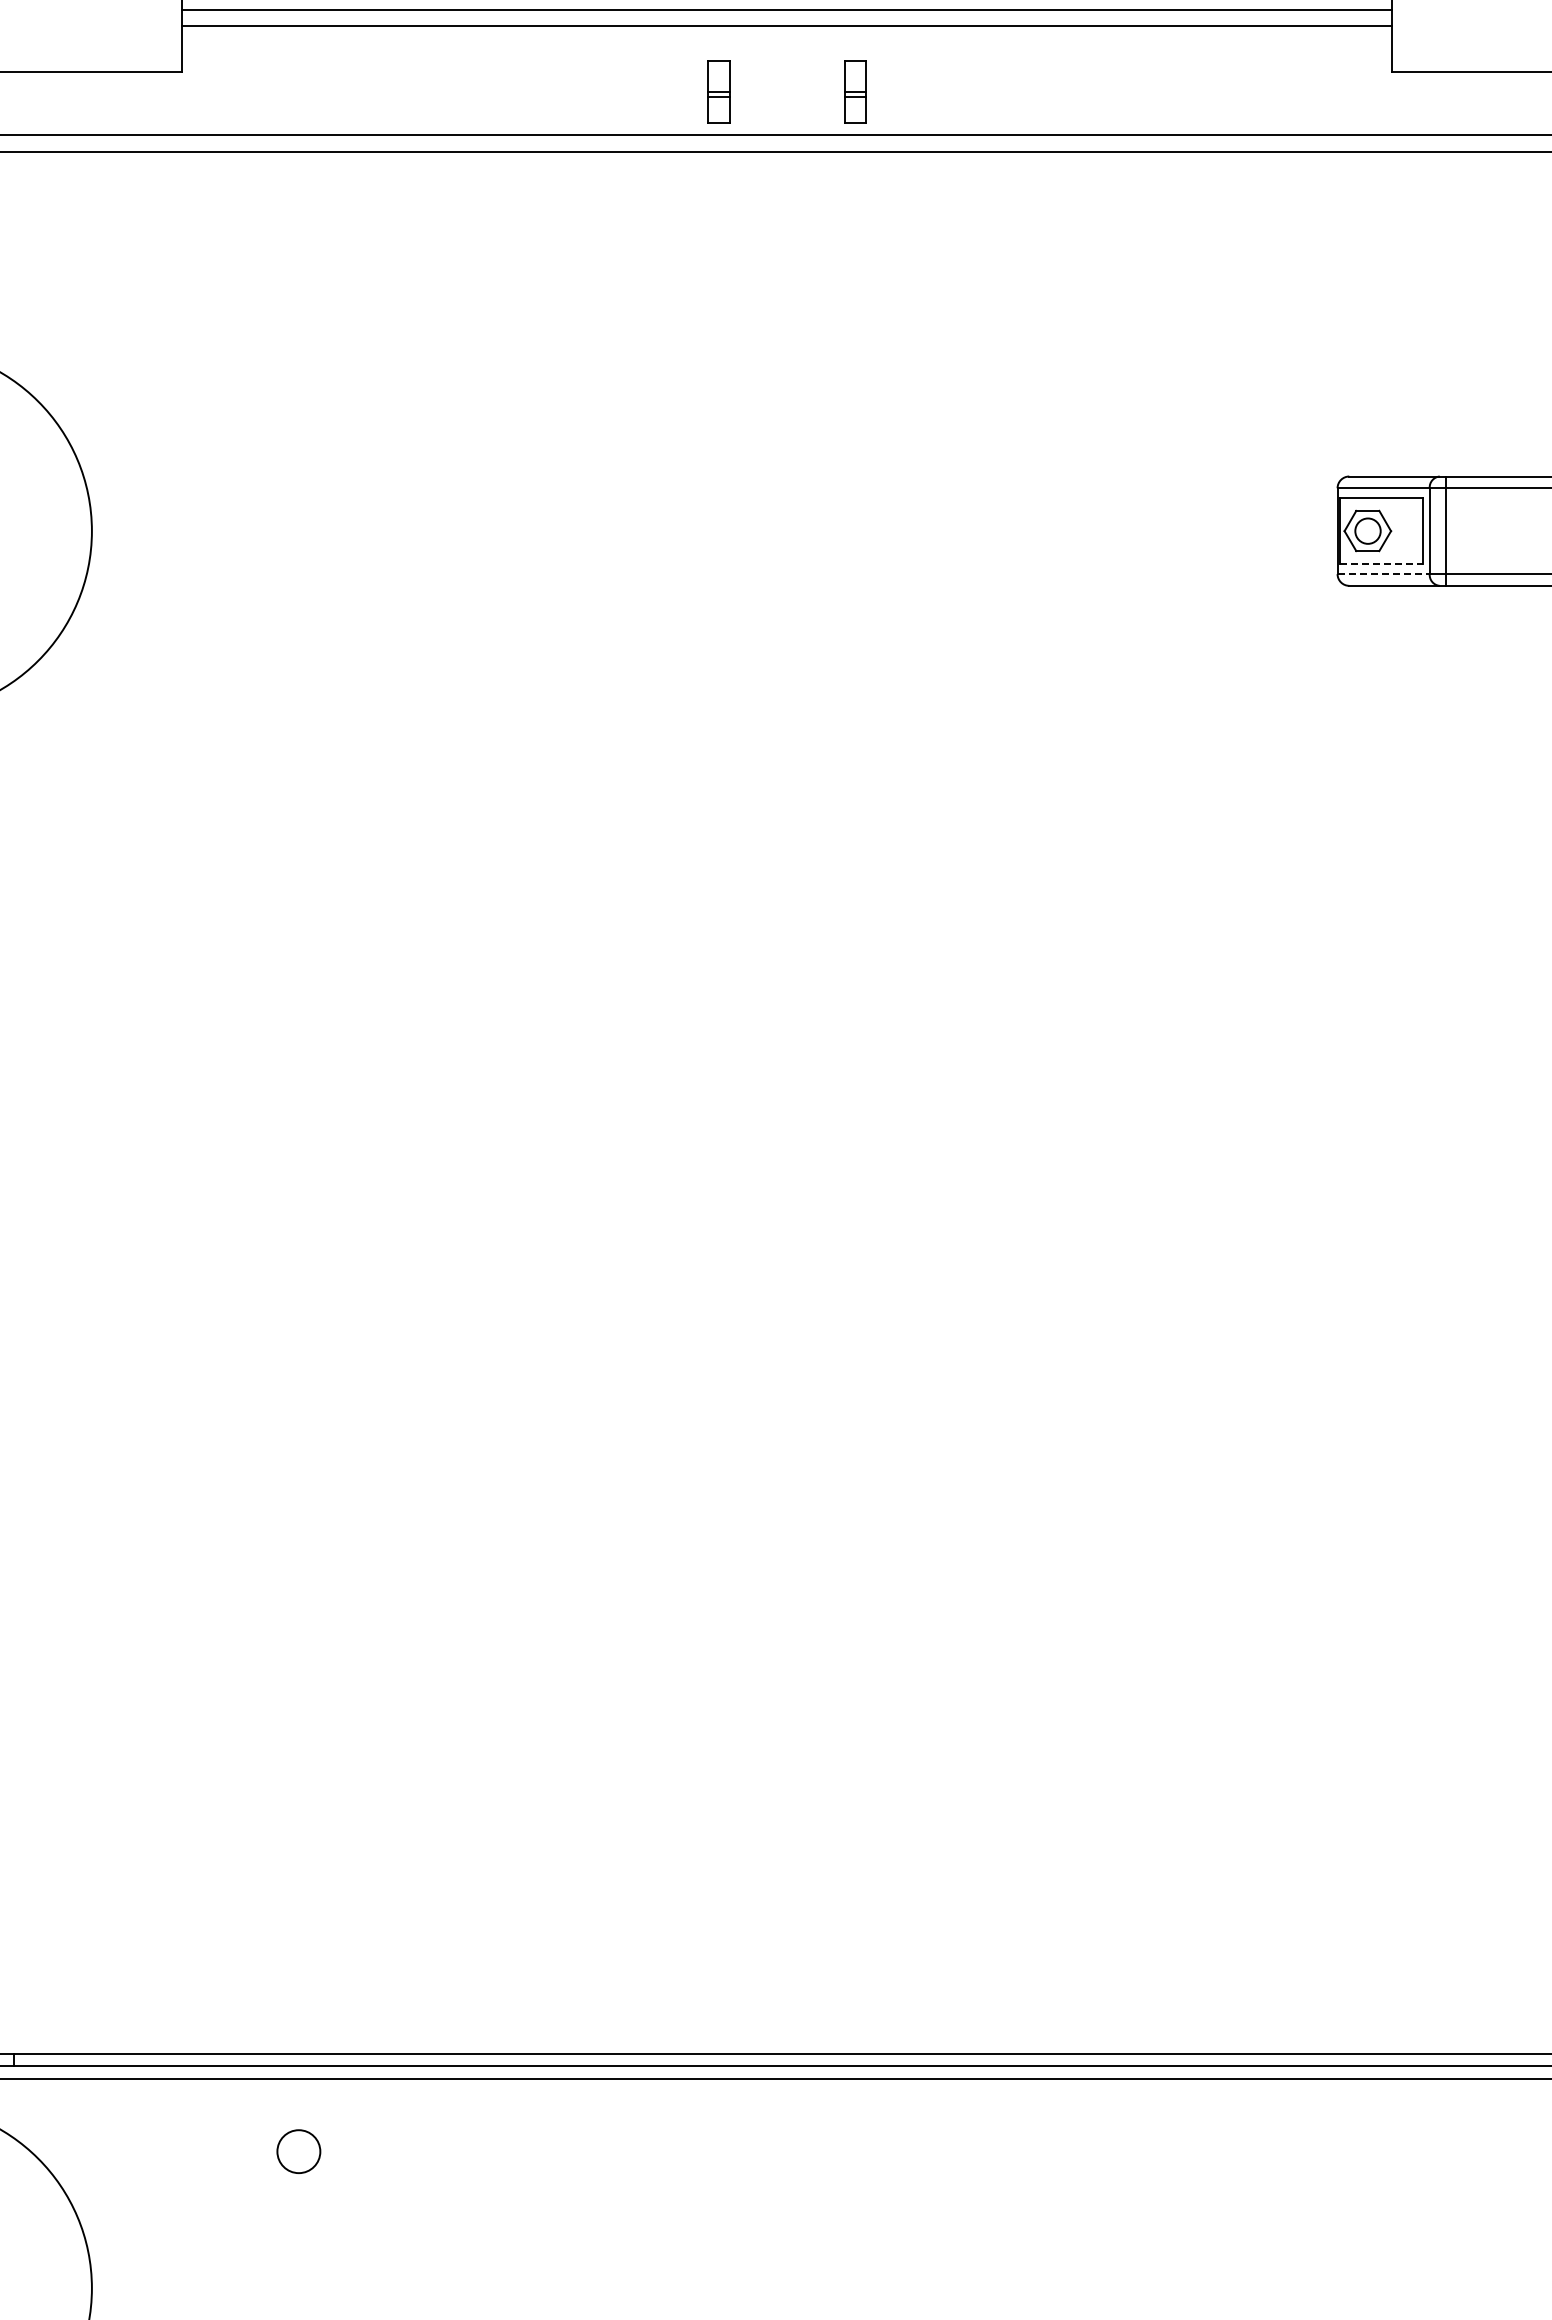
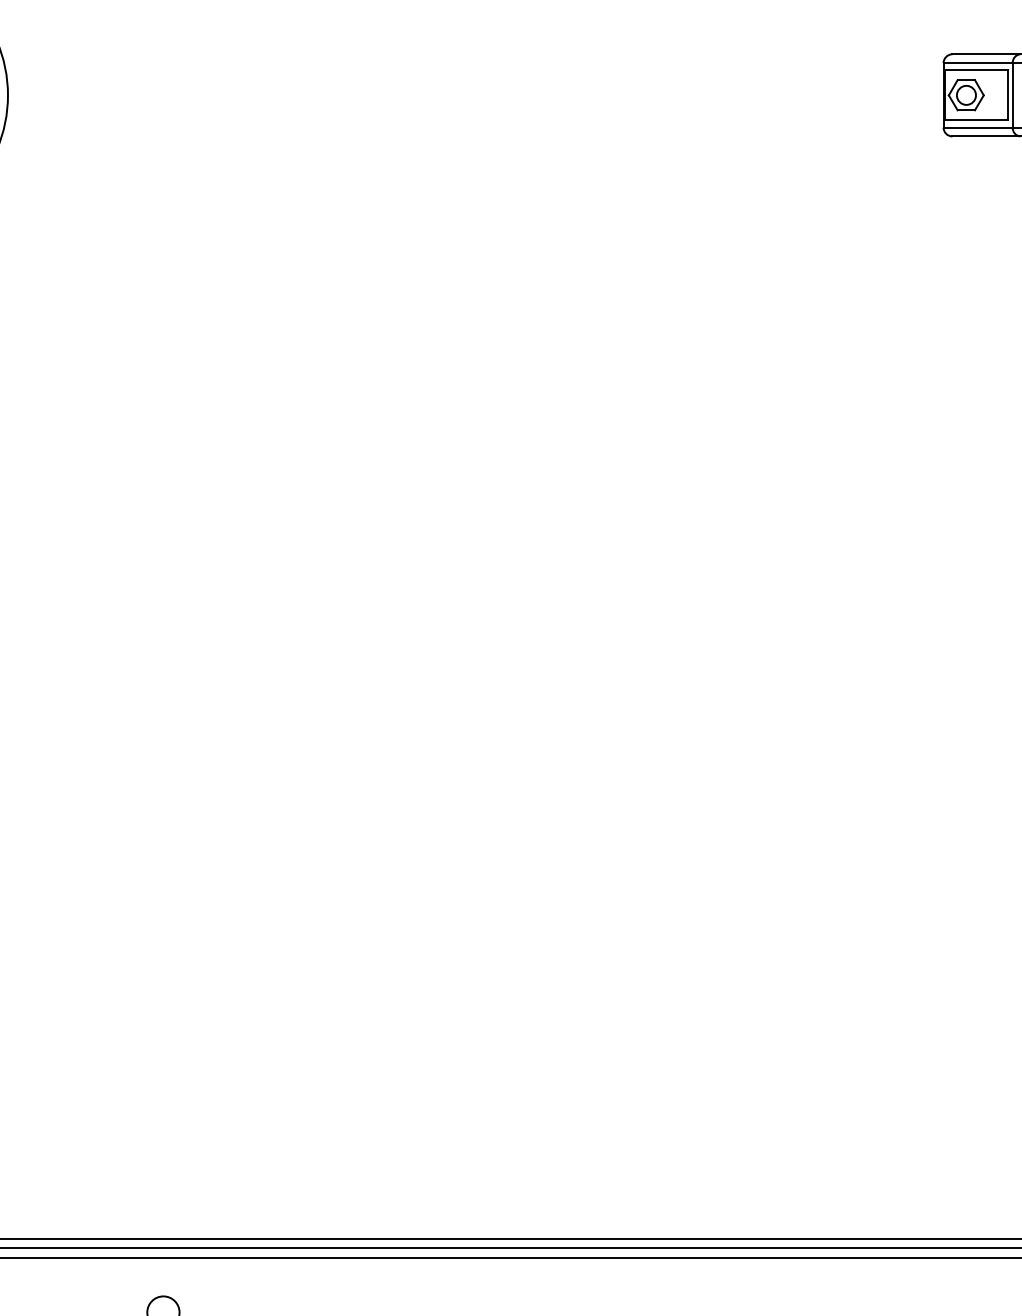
line: (1381, 564) -> (976, 120), dashed -> solid
line: (1384, 574) -> (978, 127), dashed -> solid

